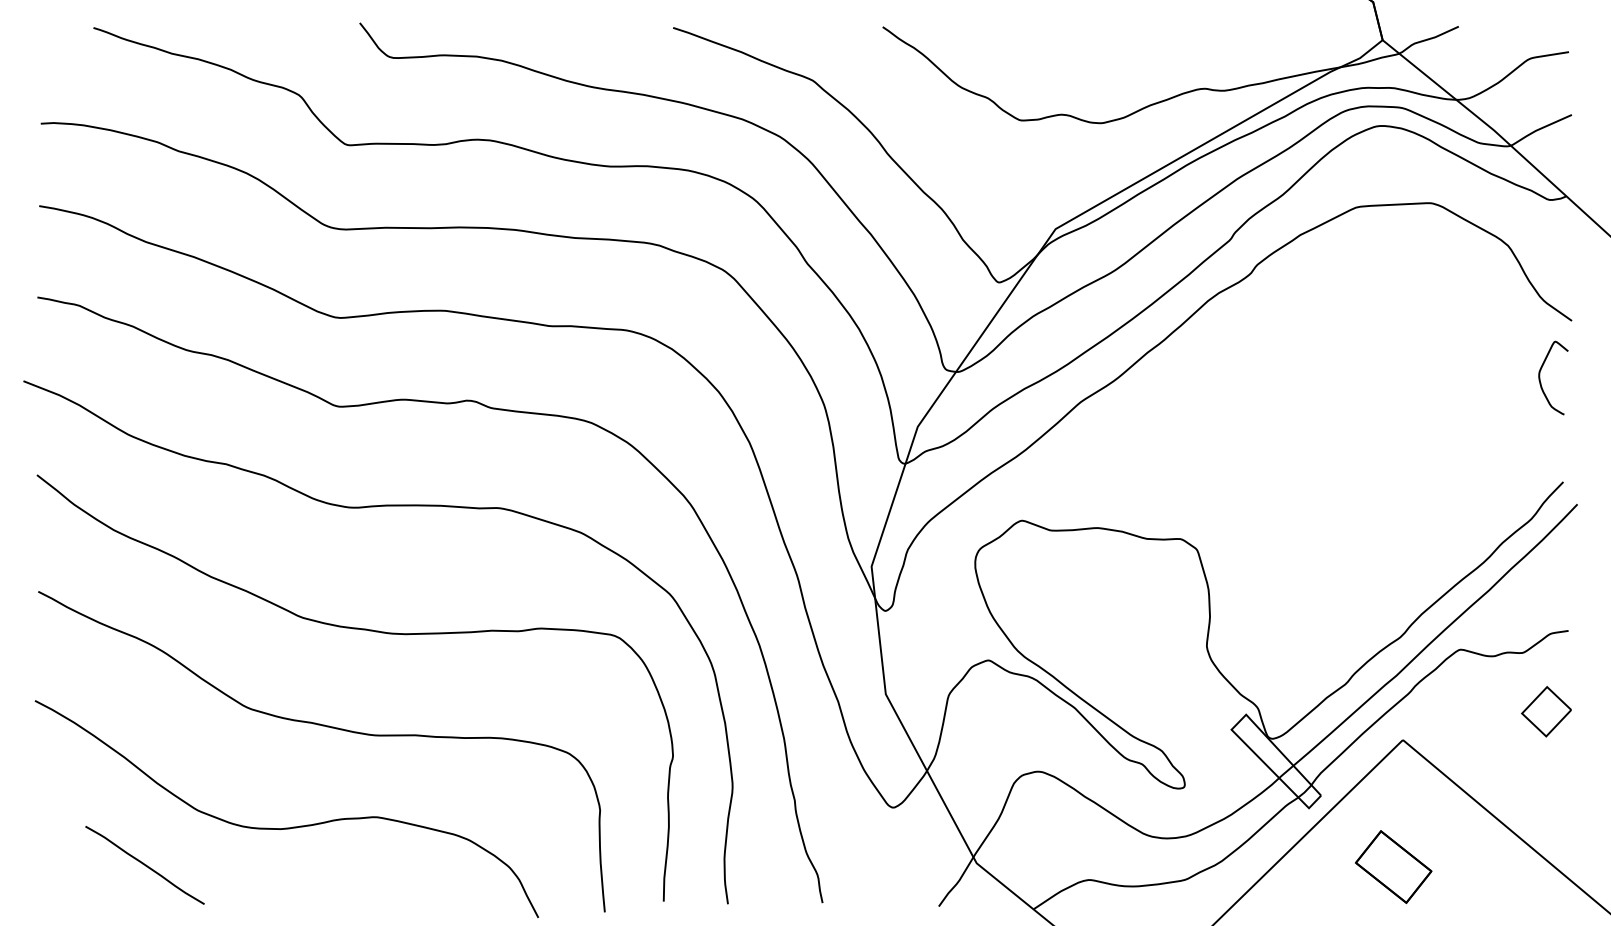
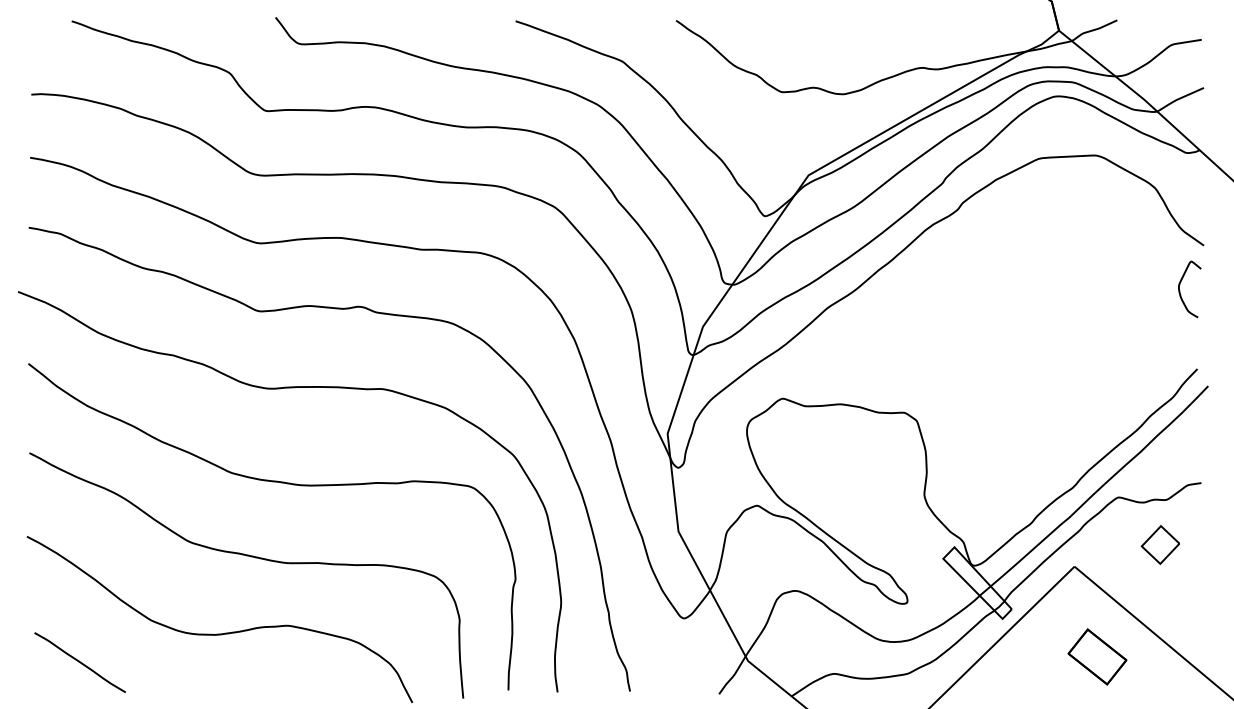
part: (1545, 711) -> (1159, 544), moved
line: (144, 865) -> (79, 662), moved
part: (1393, 866) -> (1097, 656), moved

